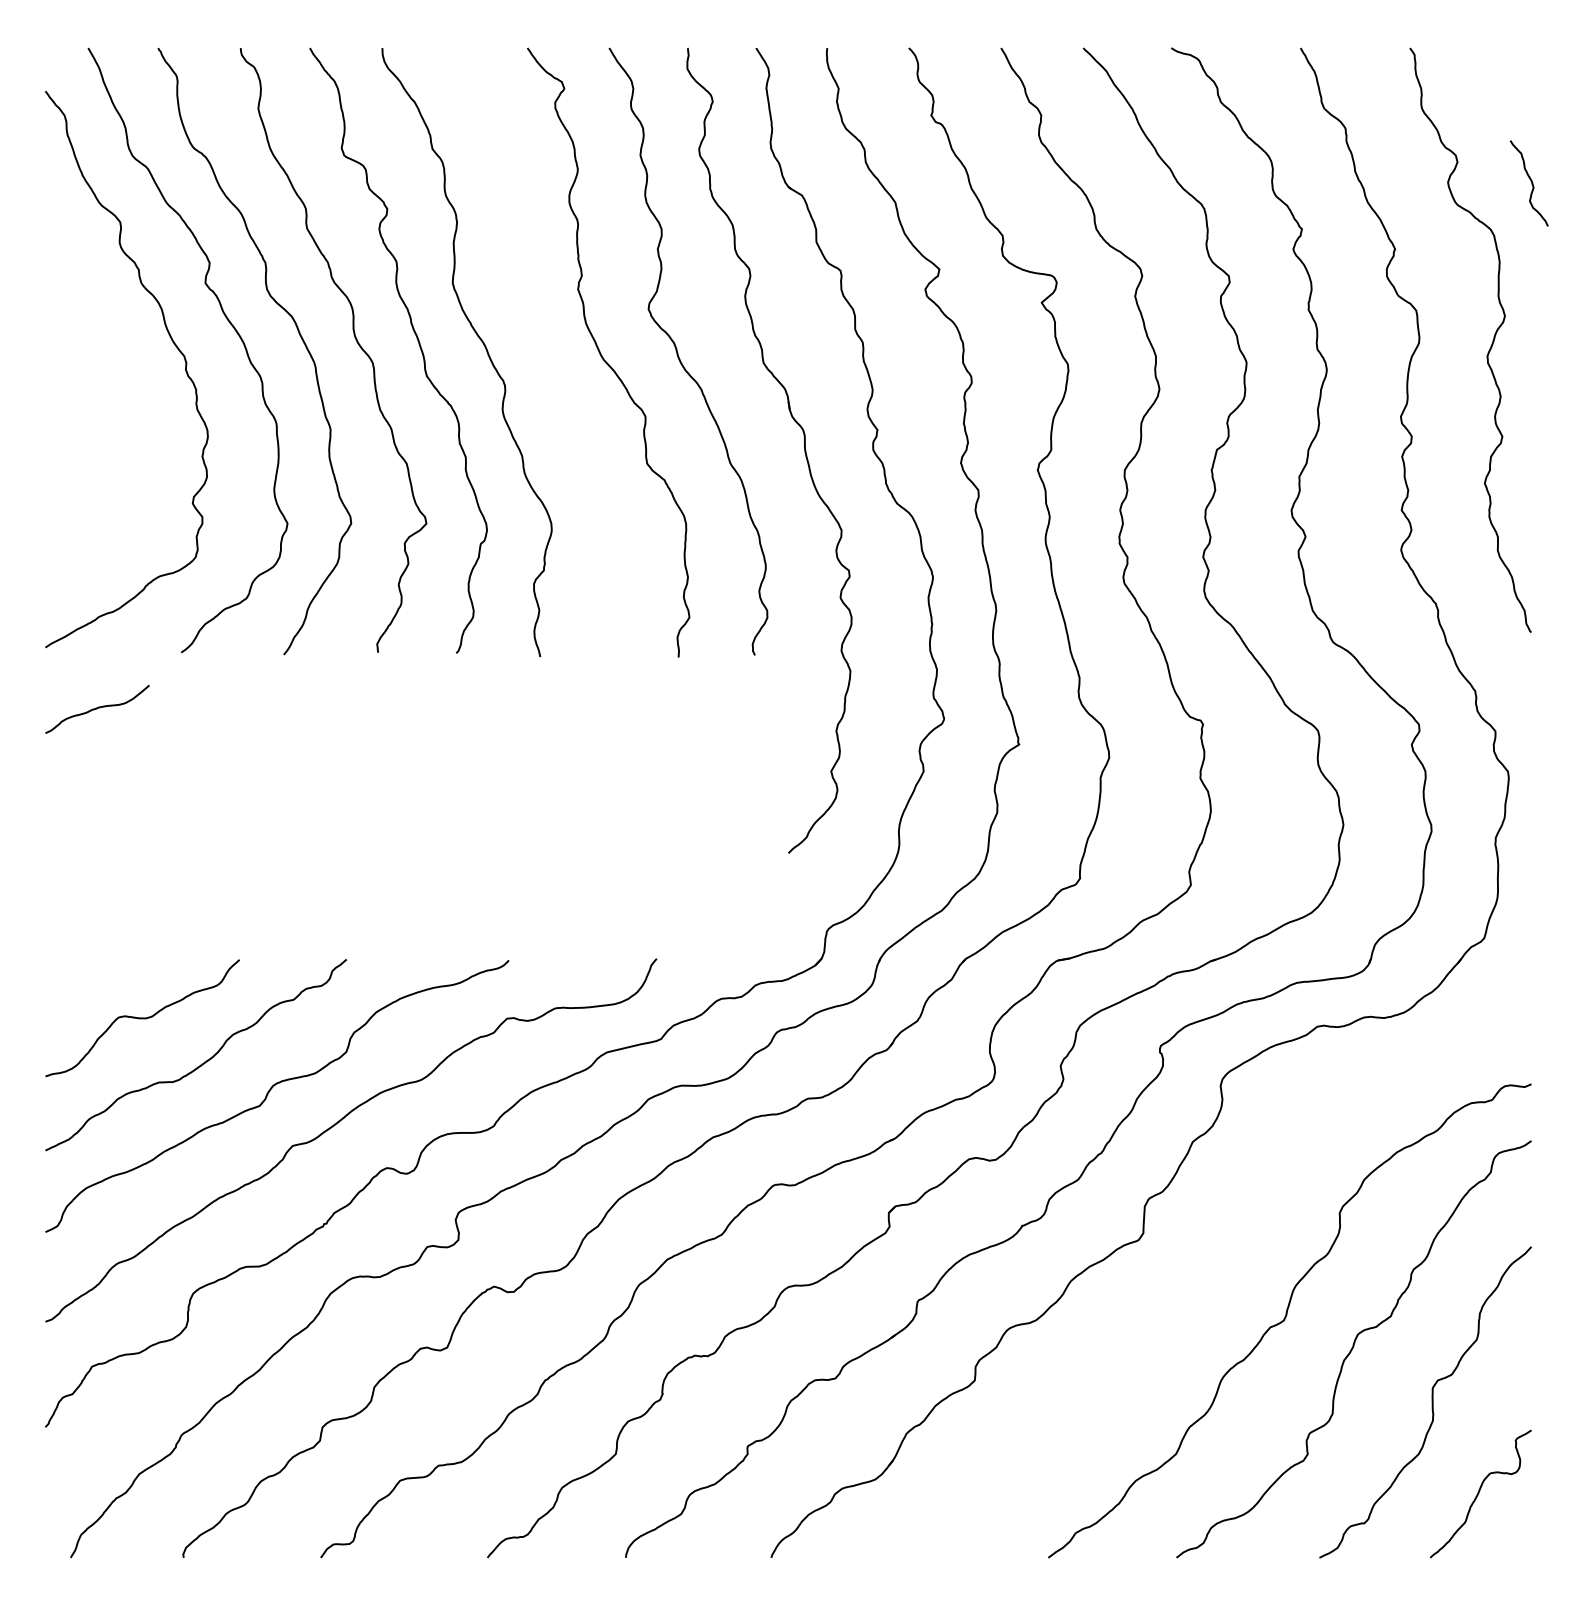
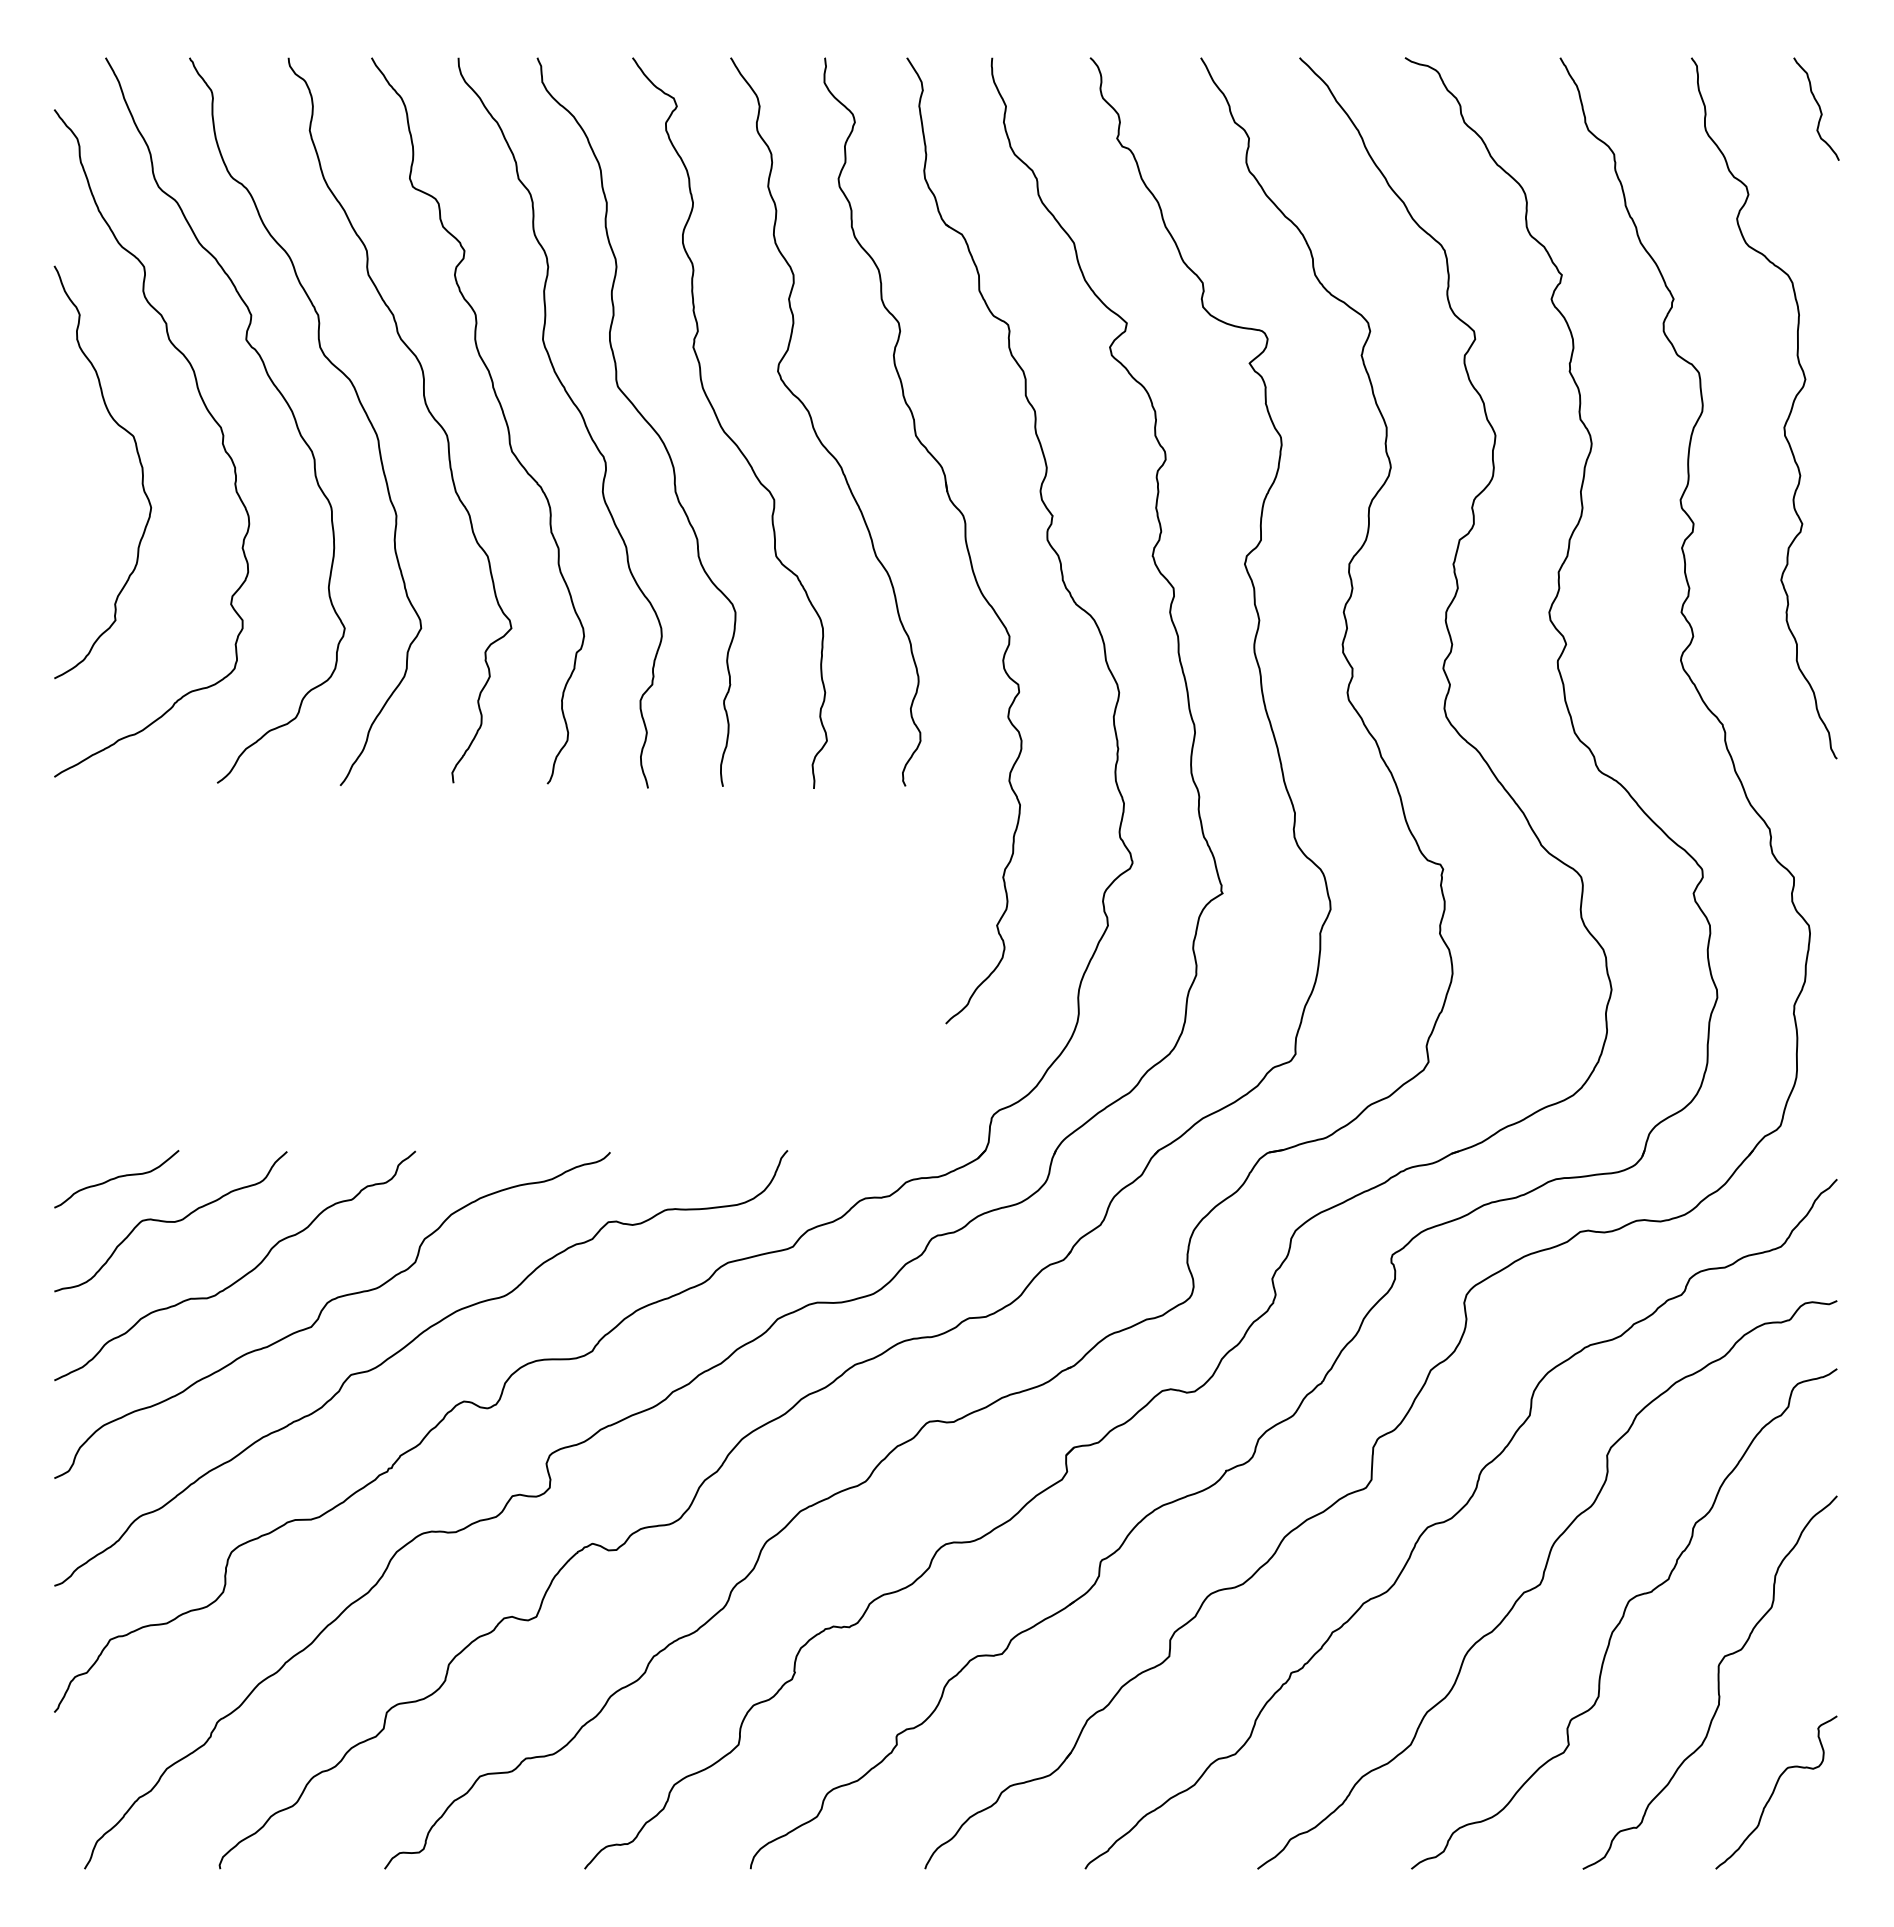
curve: (1530, 182) -> (1818, 107), moved
curve: (535, 348) -> (642, 418), added
curve: (116, 385) -> (139, 462), added
curve: (97, 708) -> (116, 1178), moved
curve: (1213, 1263) -> (1455, 1516), added

